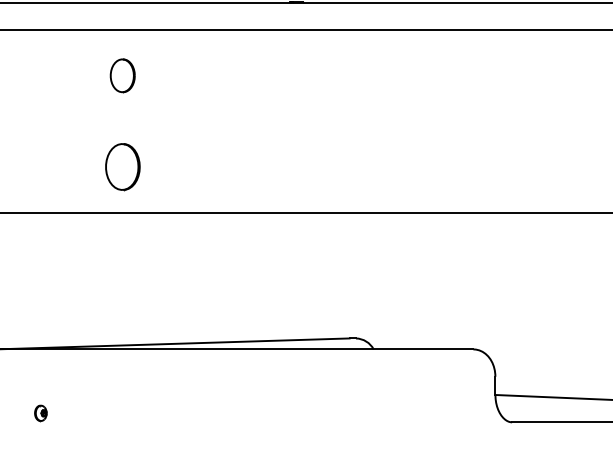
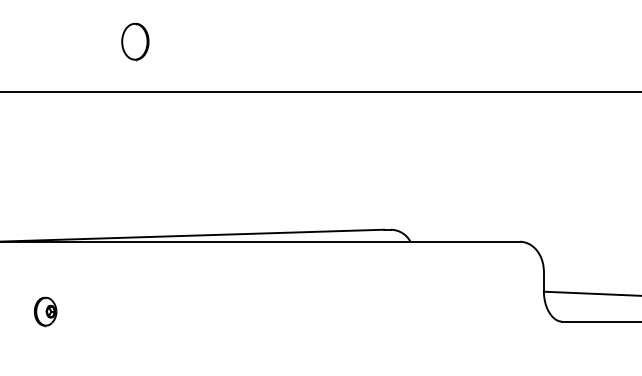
part: (122, 166) -> (135, 41), size x0.71
part: (40, 413) -> (45, 312), size x1.67

